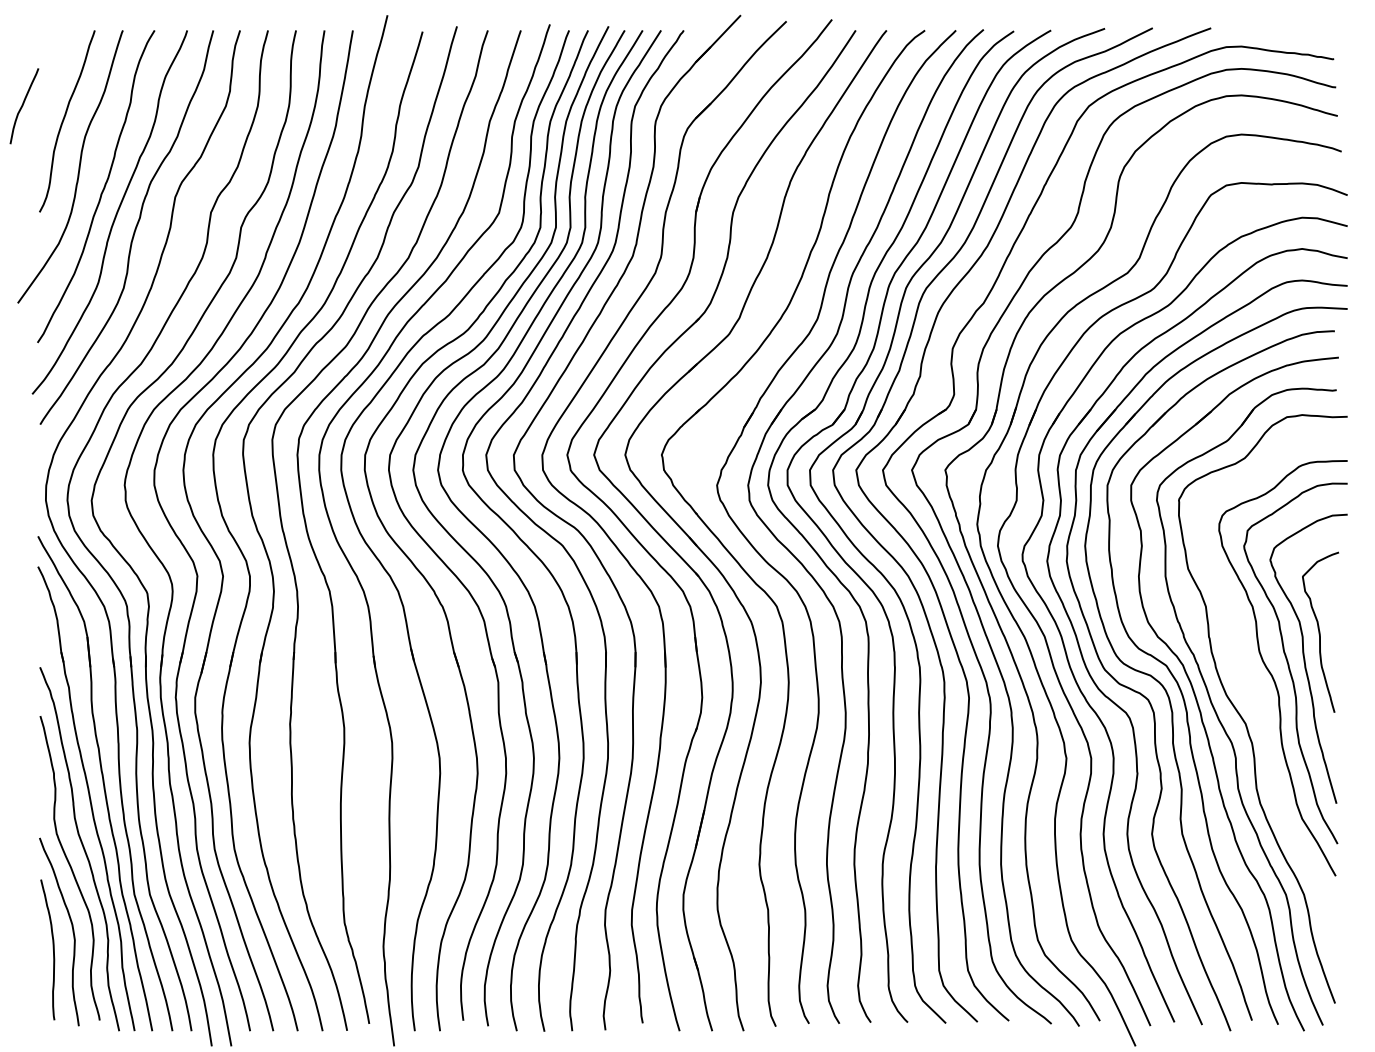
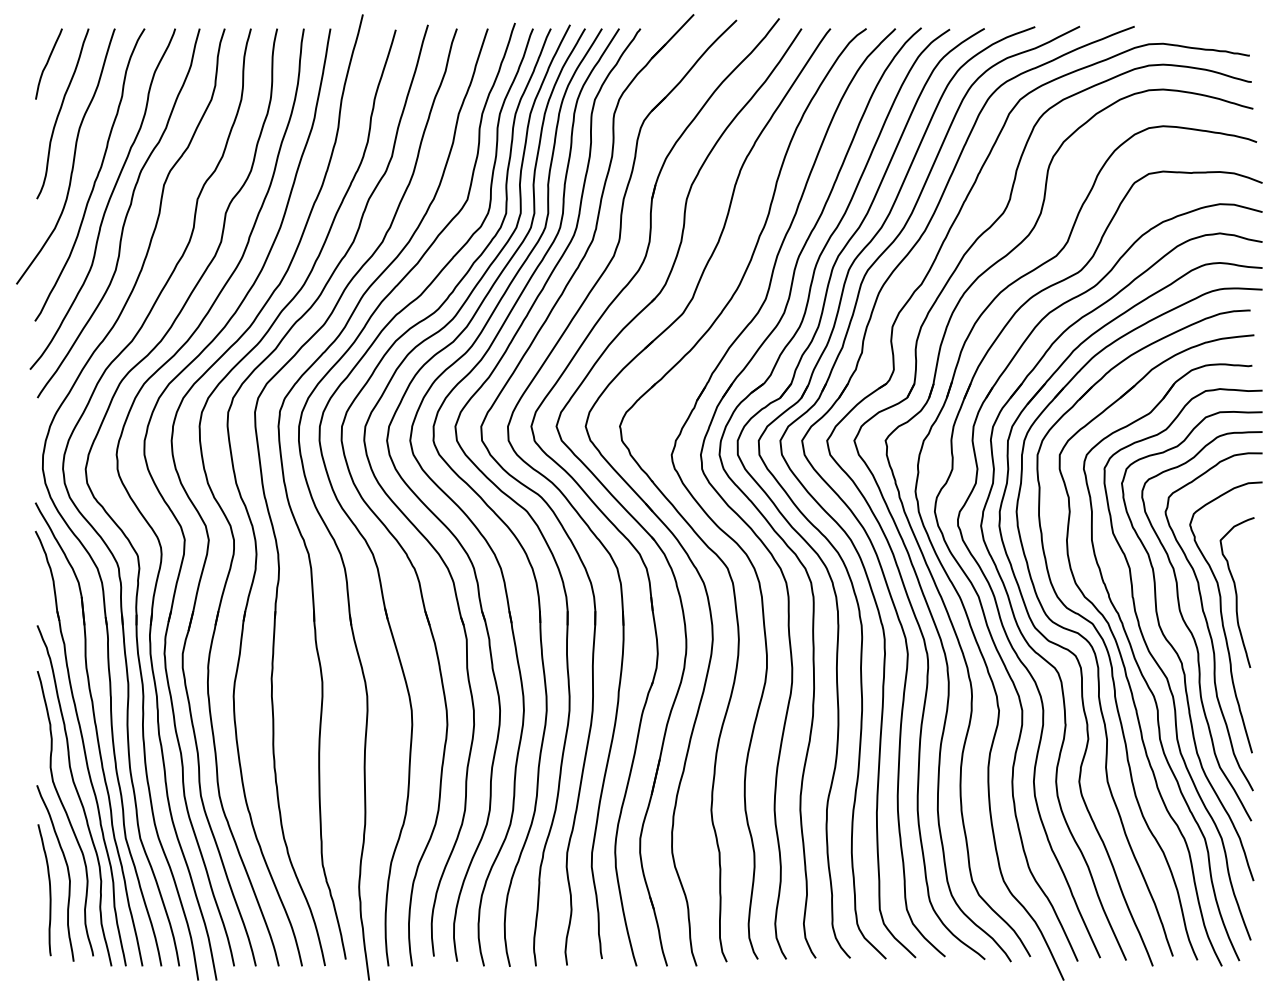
curve: (23, 105) -> (48, 63), moved
curve: (1257, 697) -> (1178, 653), added

